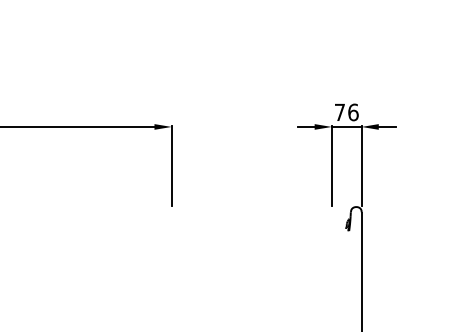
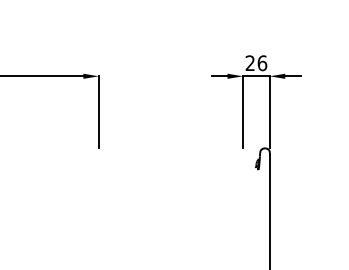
text: (339, 111) -> (249, 62), 76 -> 26

